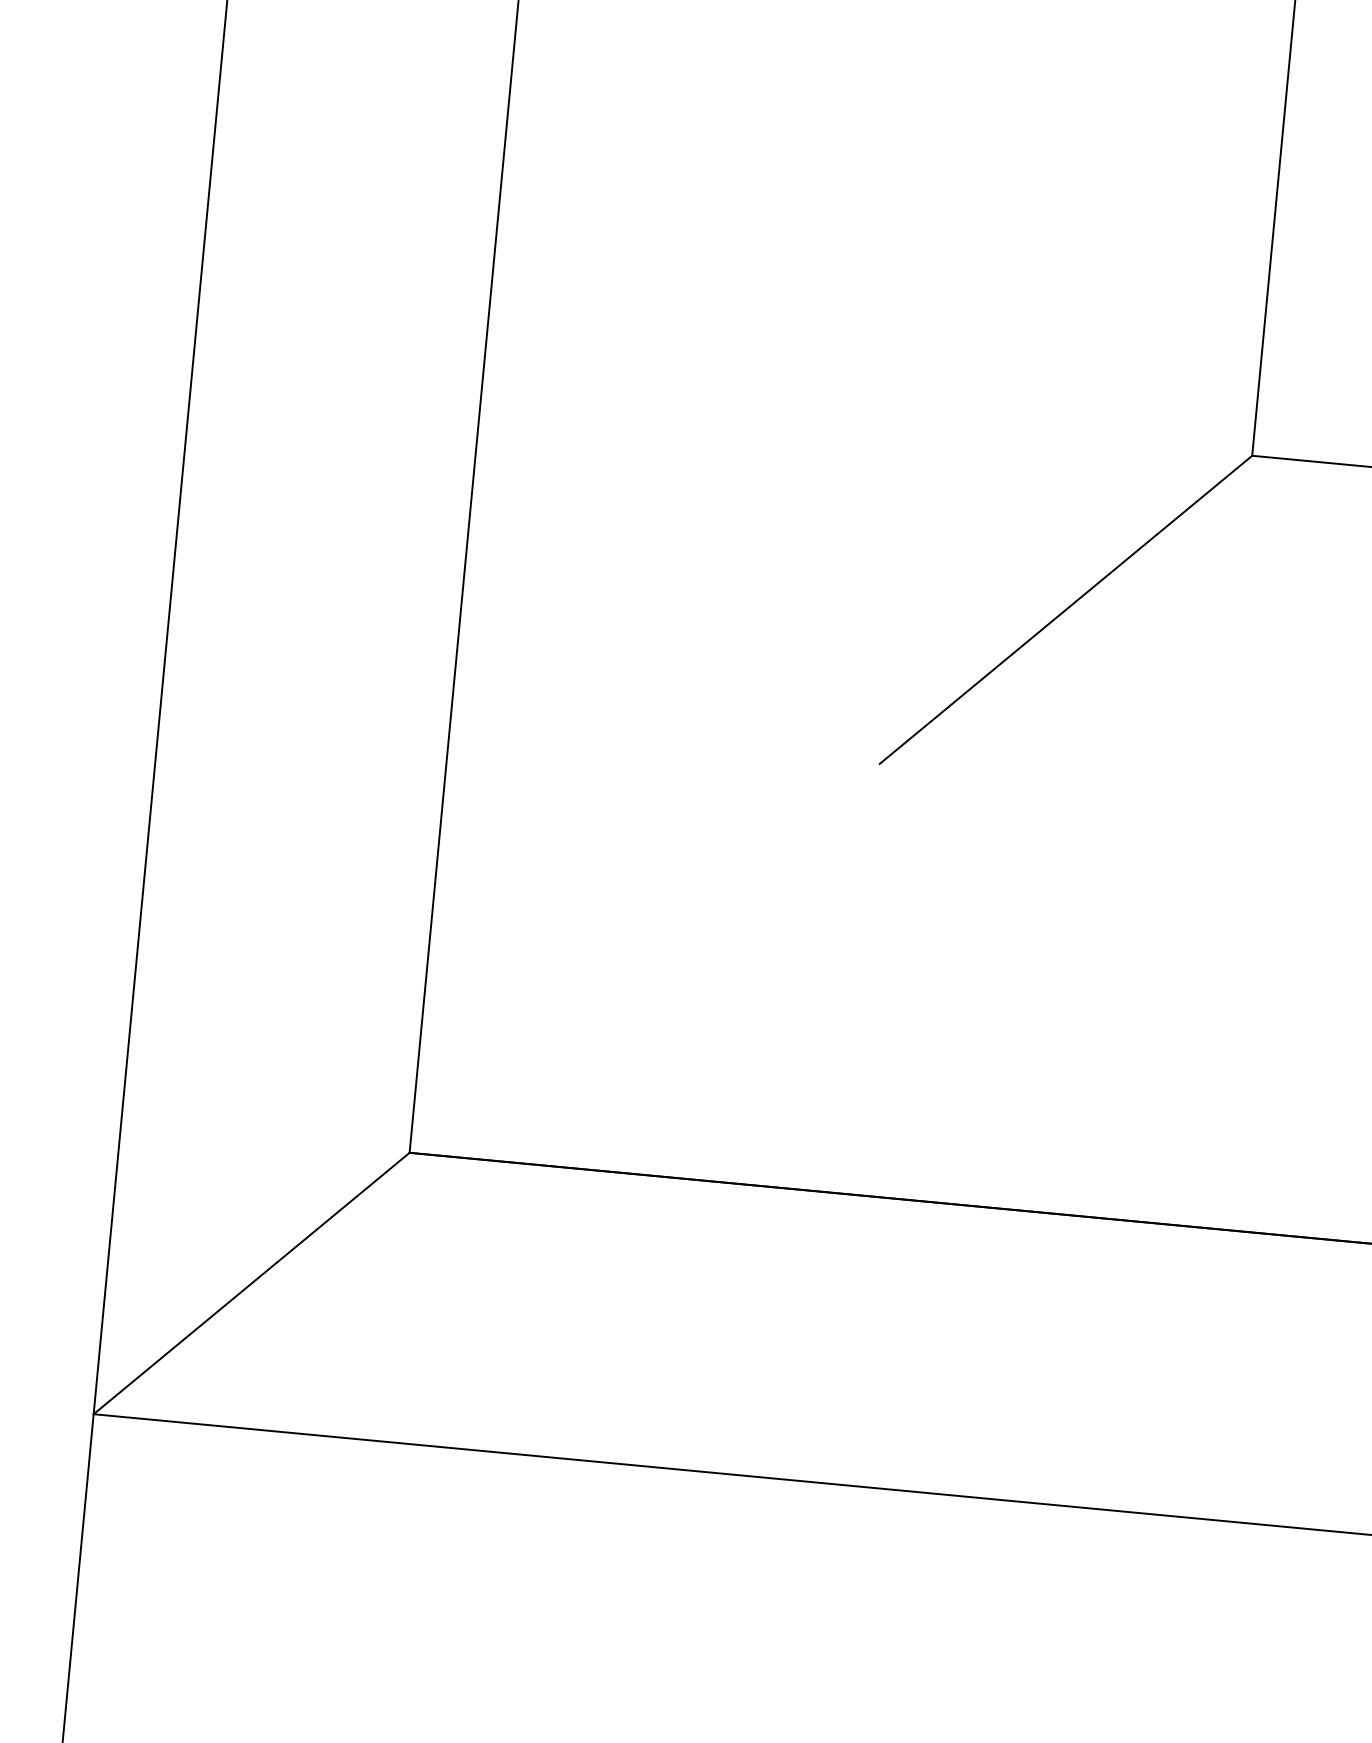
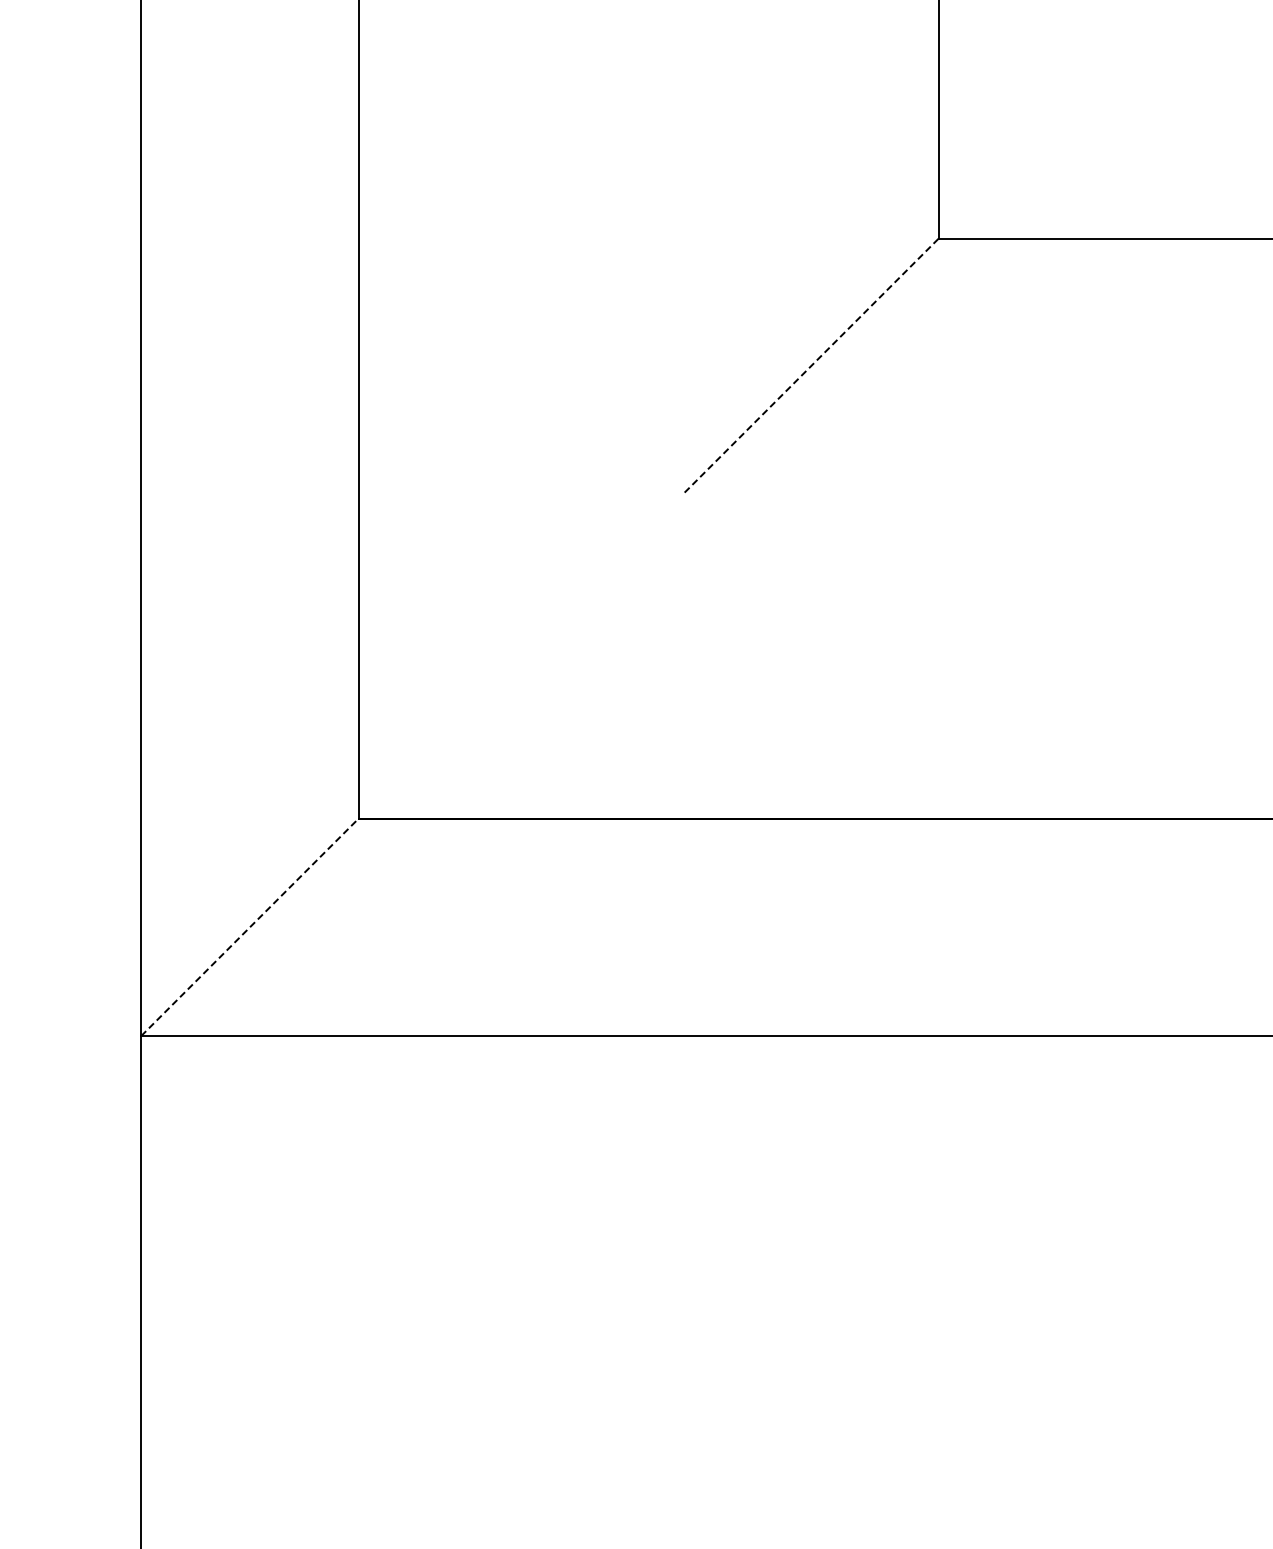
line: (1066, 610) -> (810, 367), solid -> dashed
line: (251, 1283) -> (249, 927), solid -> dashed

